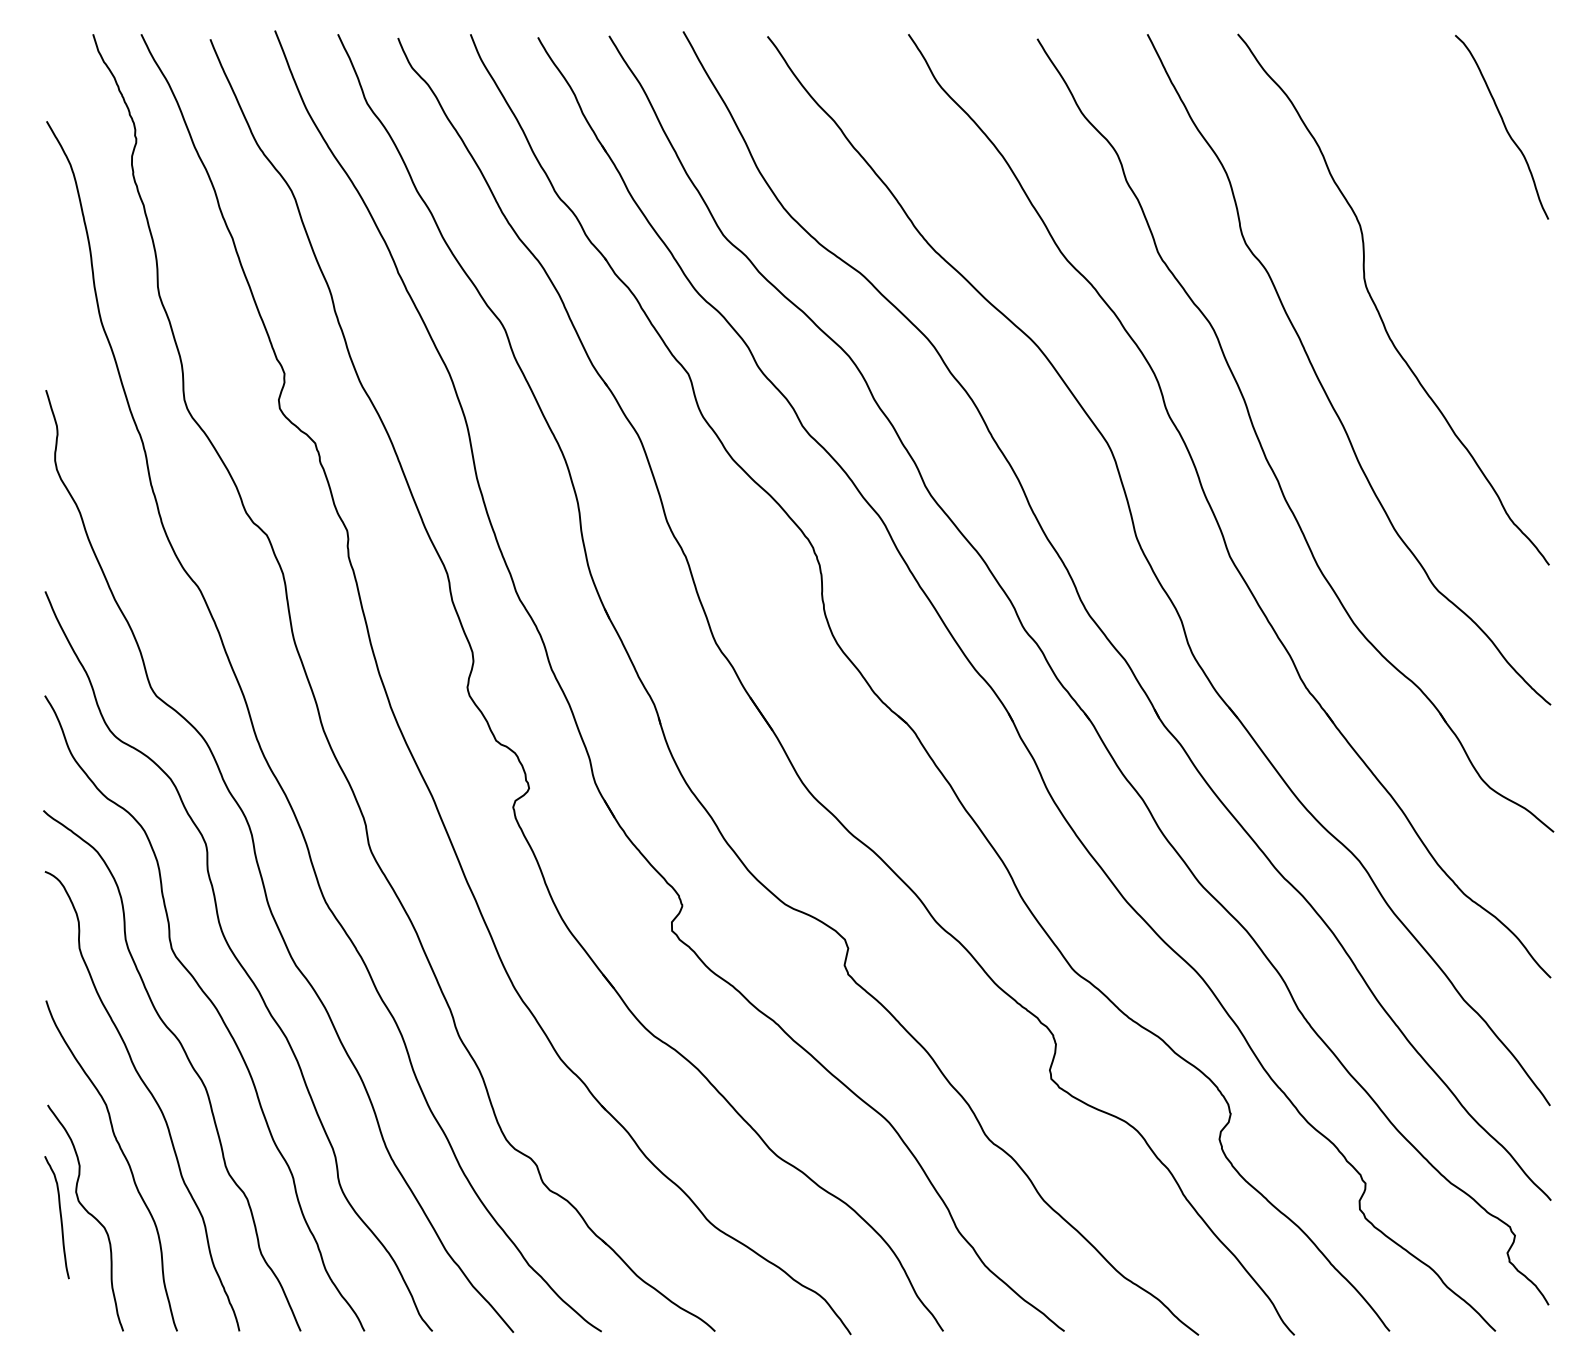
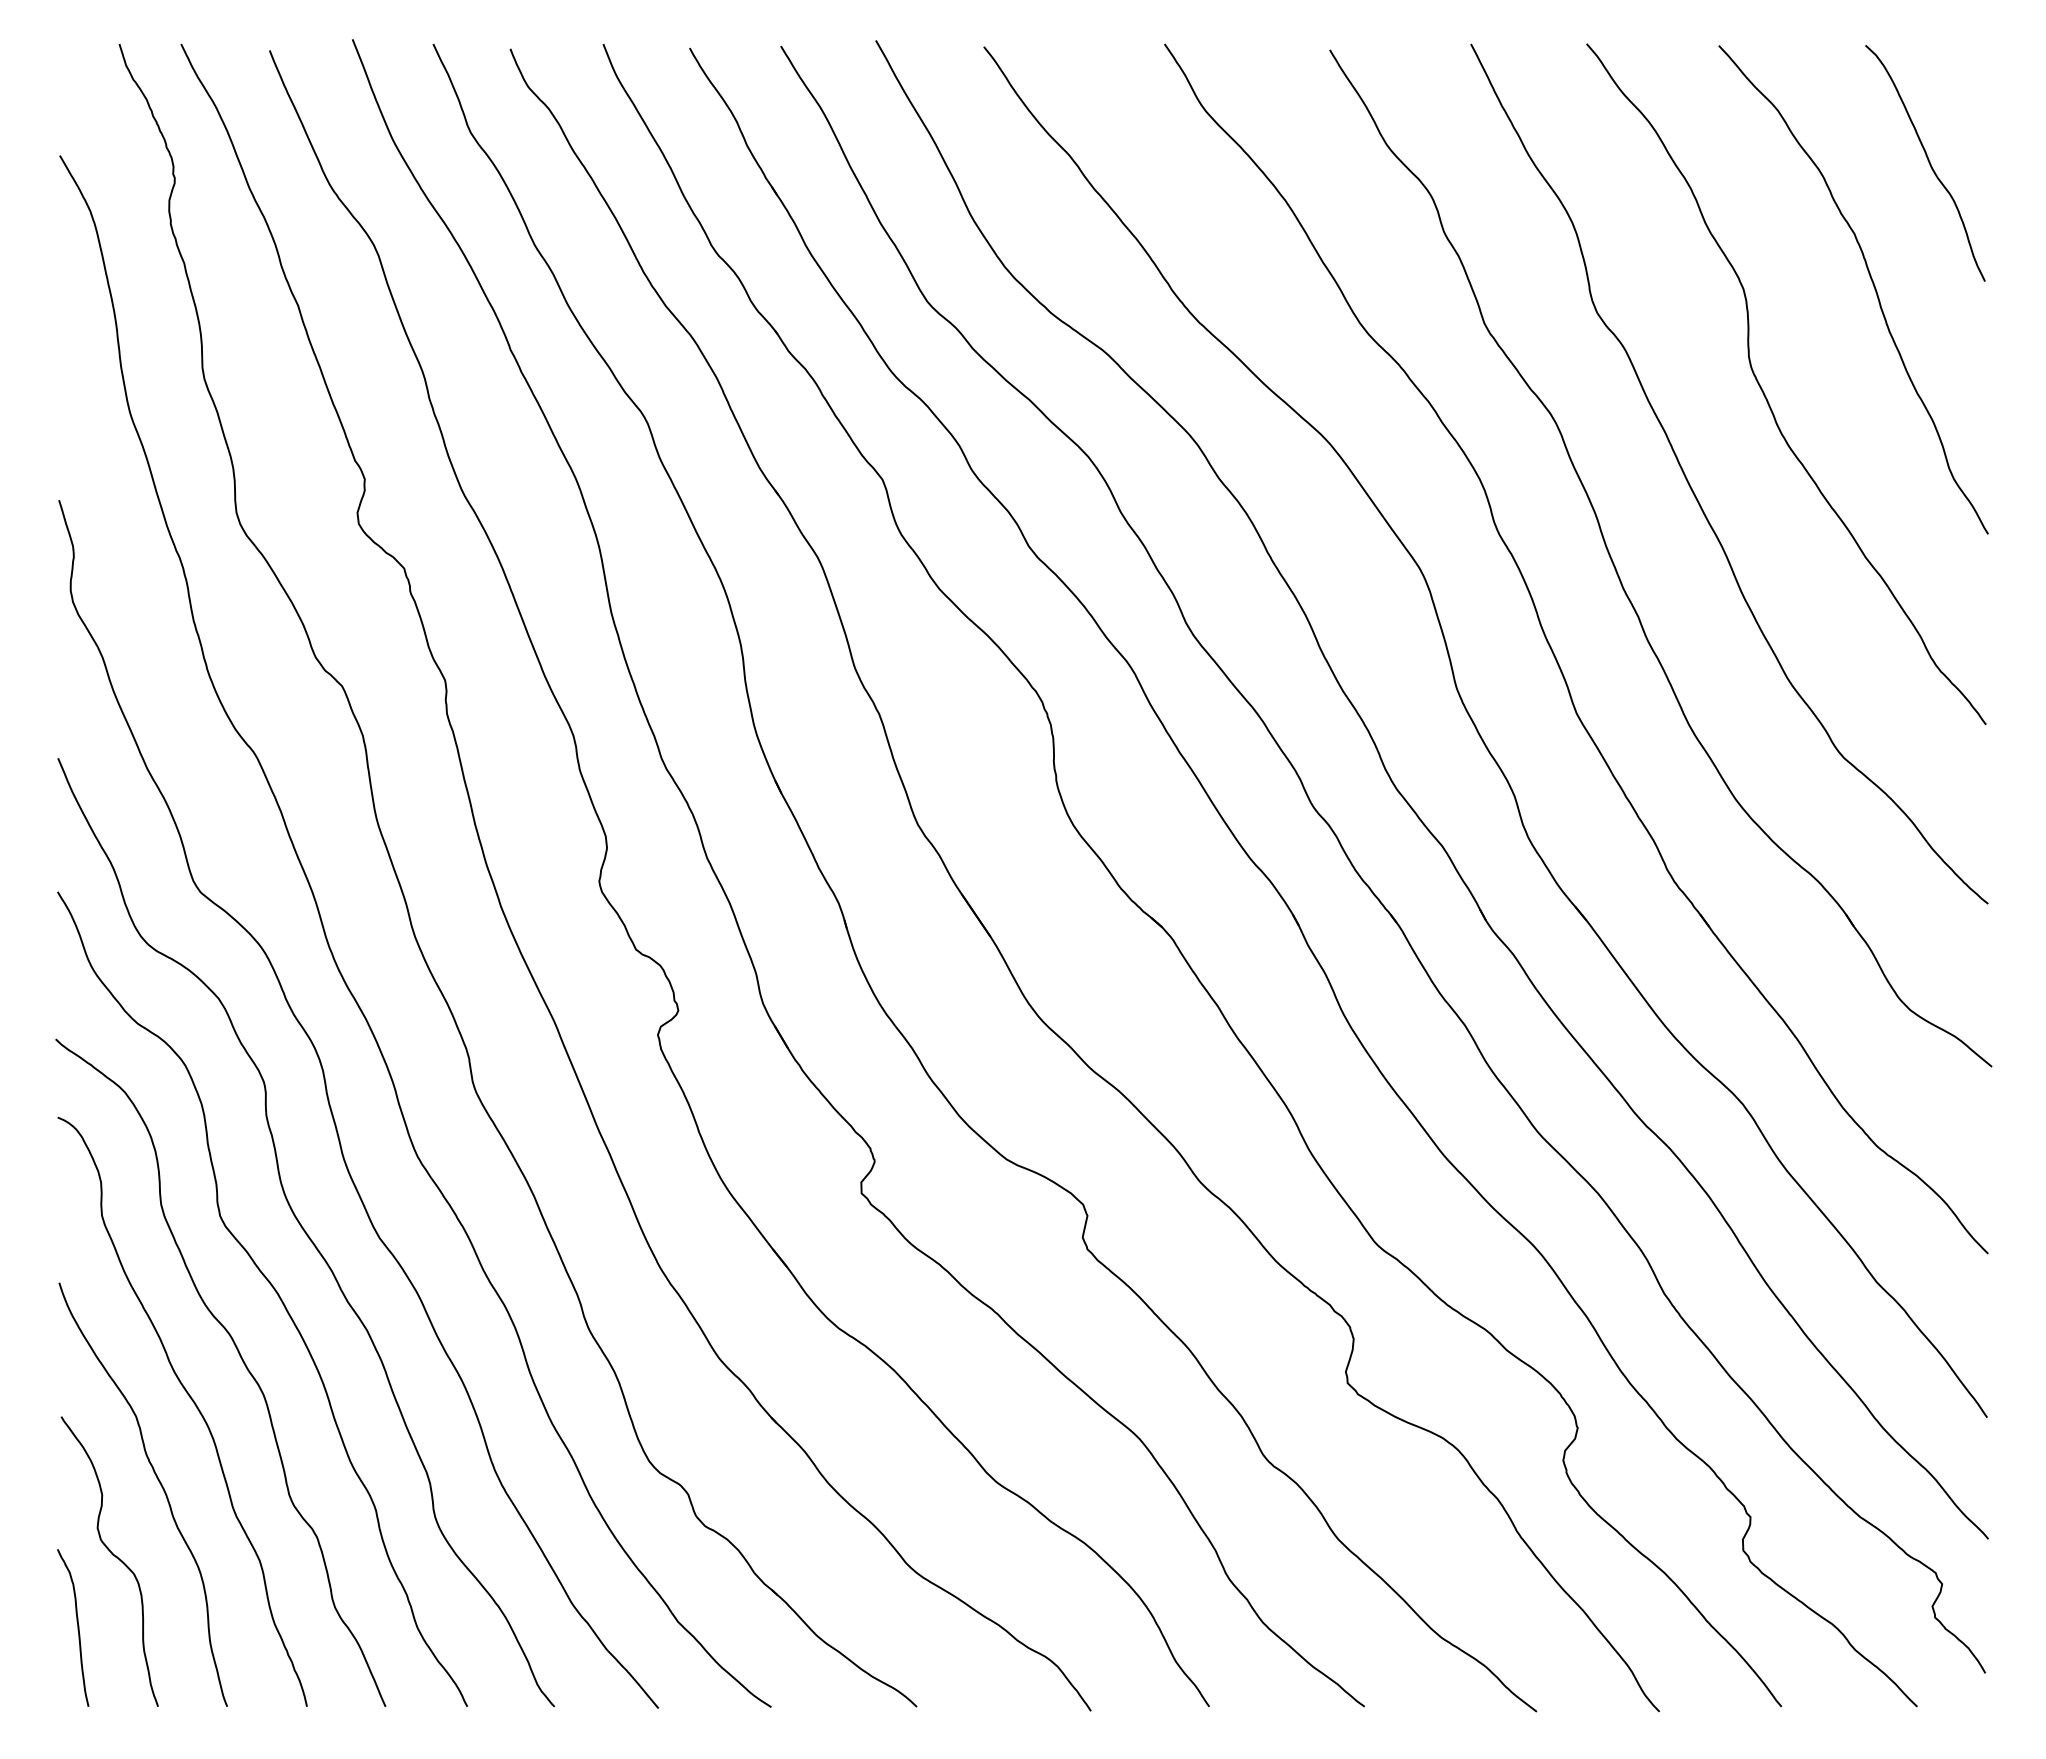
curve: (1460, 221) -> (1872, 284), added
curve: (60, 1217) -> (77, 1627), moved

